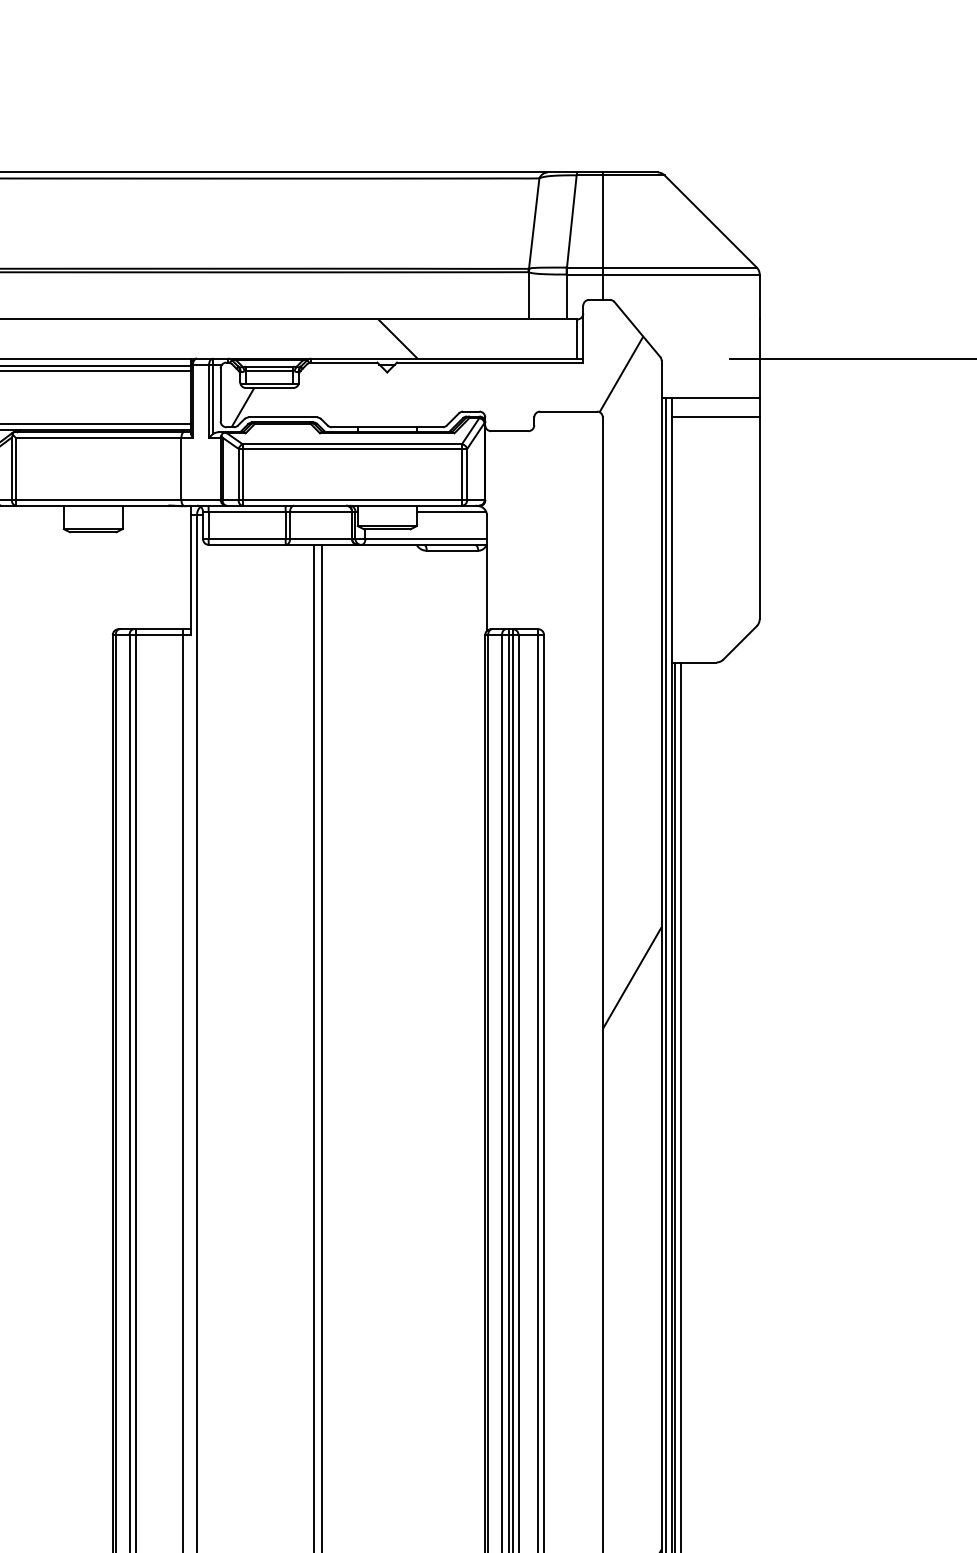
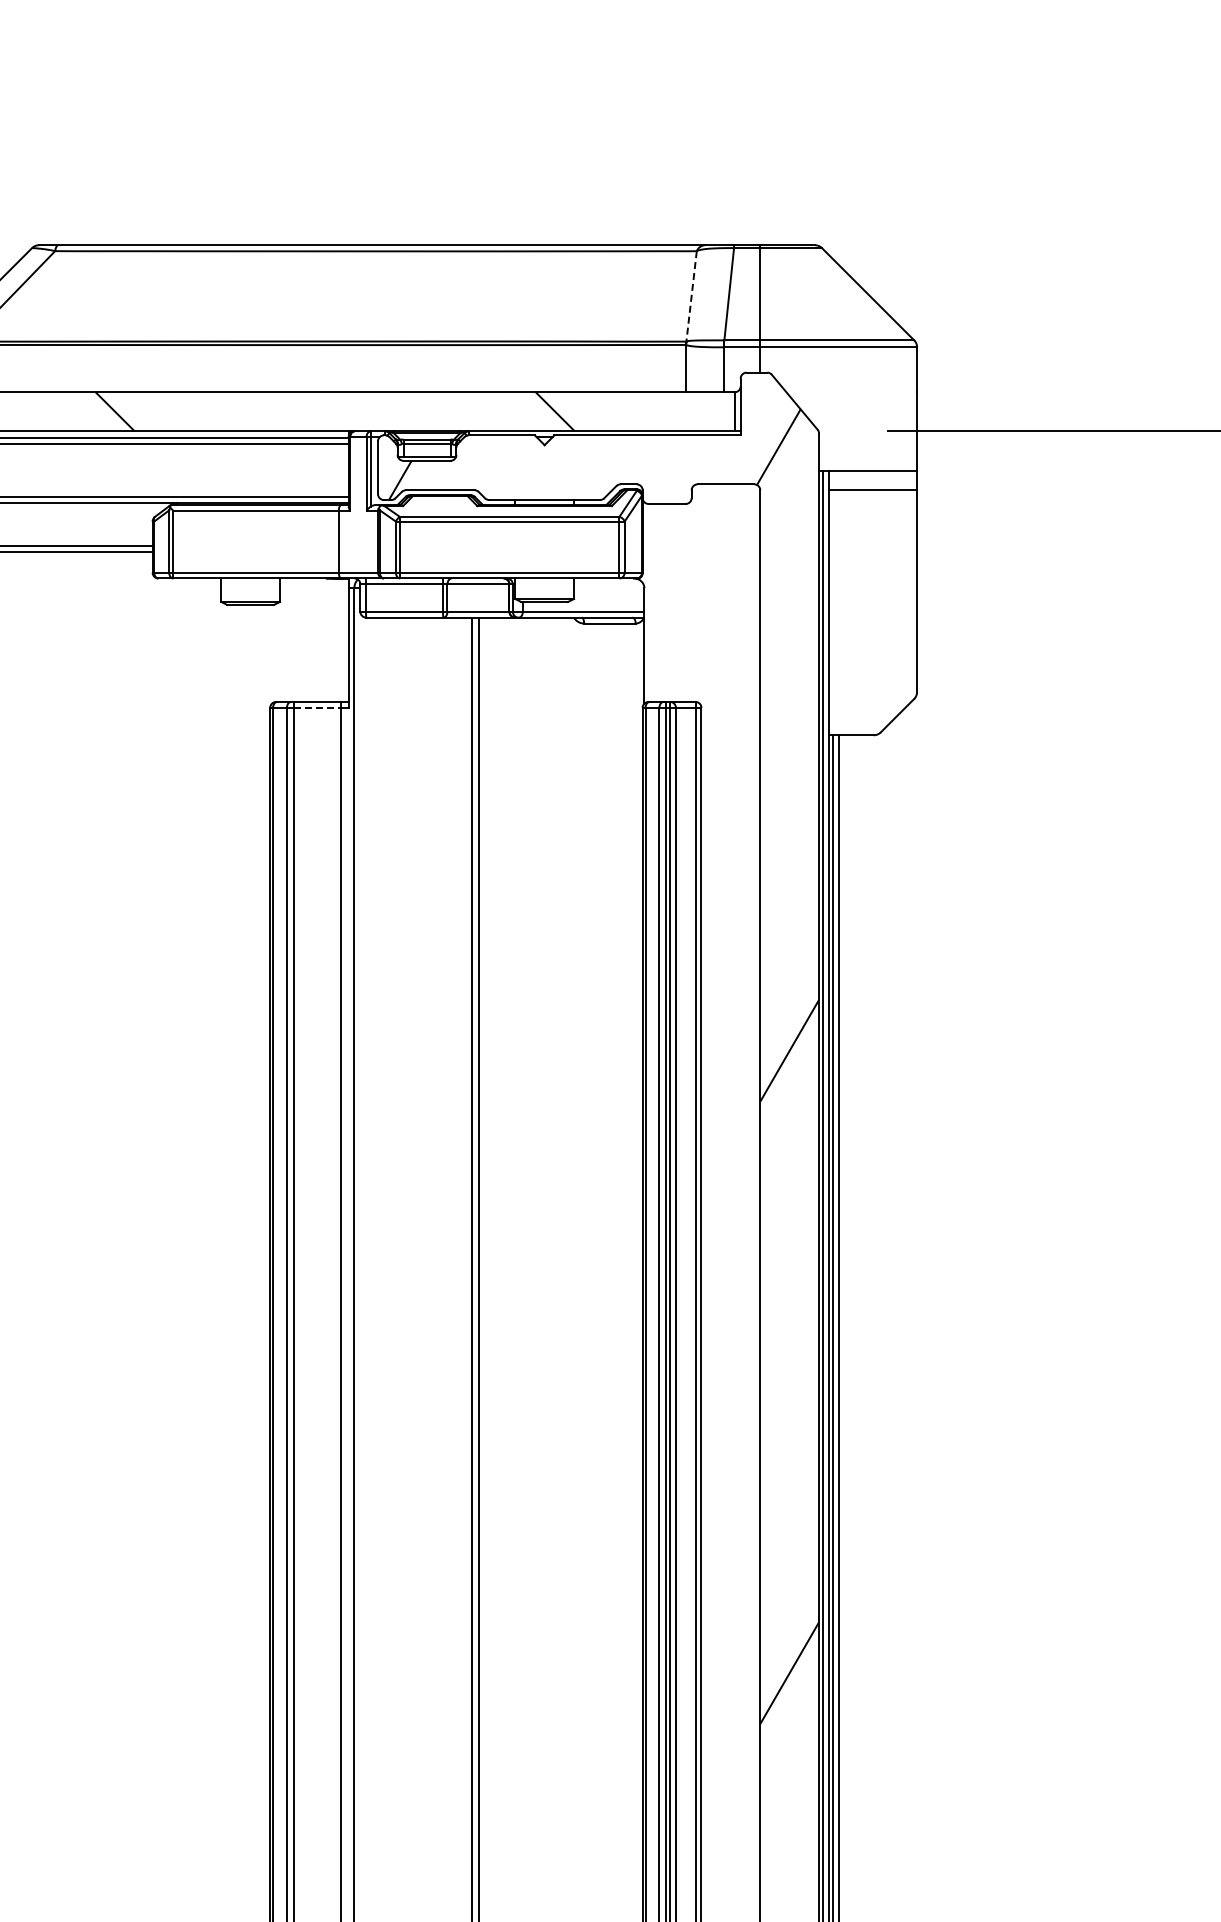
line: (534, 223) -> (691, 296), solid -> dashed
line: (451, 511) -> (608, 584), removed
line: (160, 634) -> (317, 707), solid -> dashed

